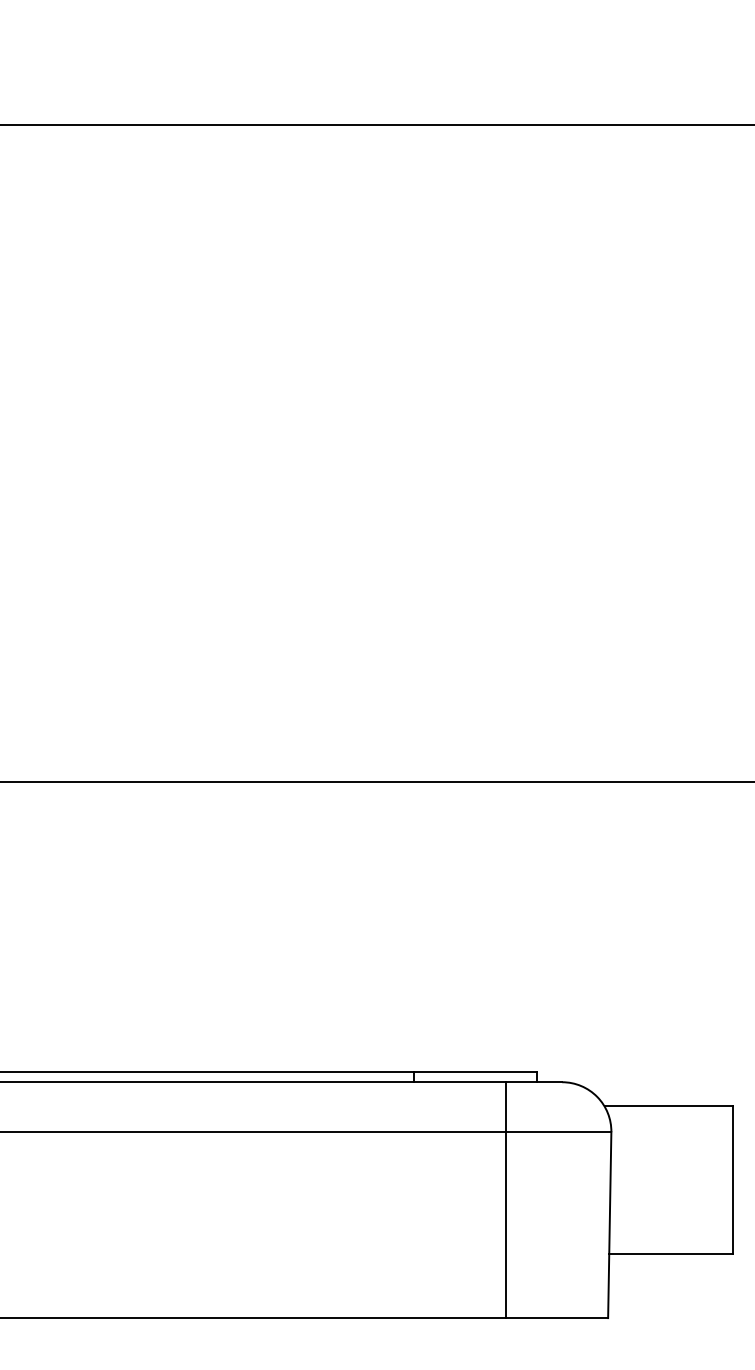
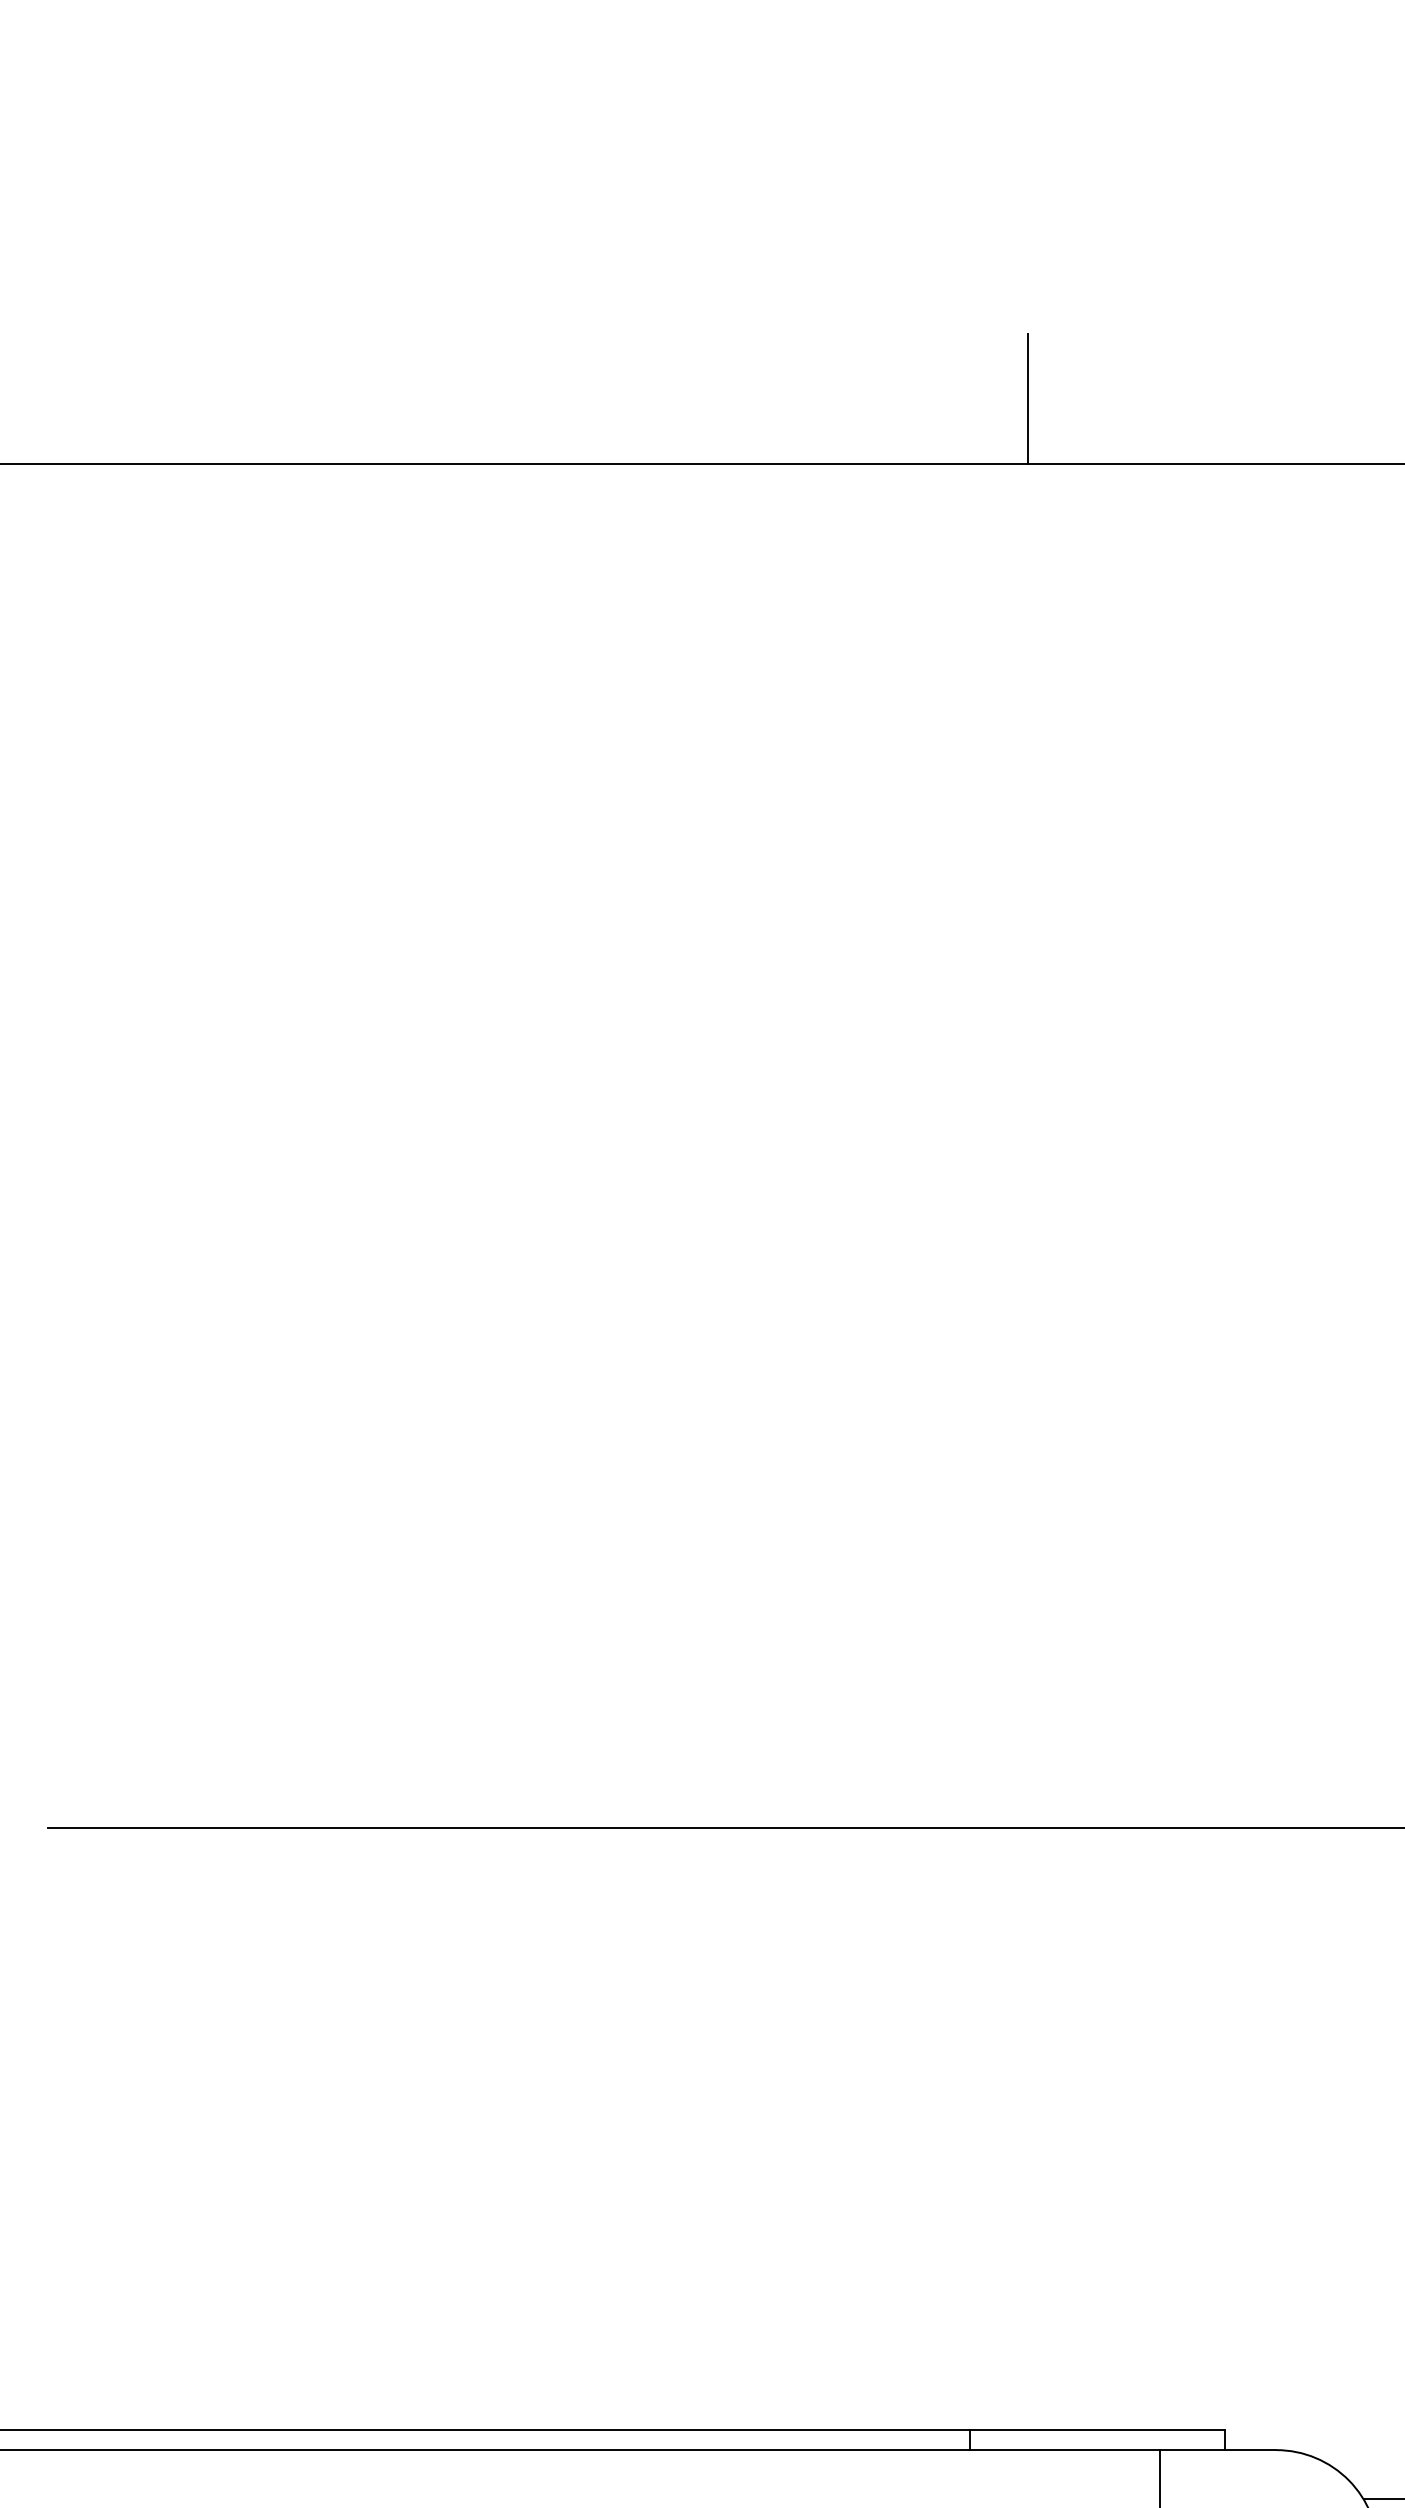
line: (442, 93) -> (1028, 399), added

